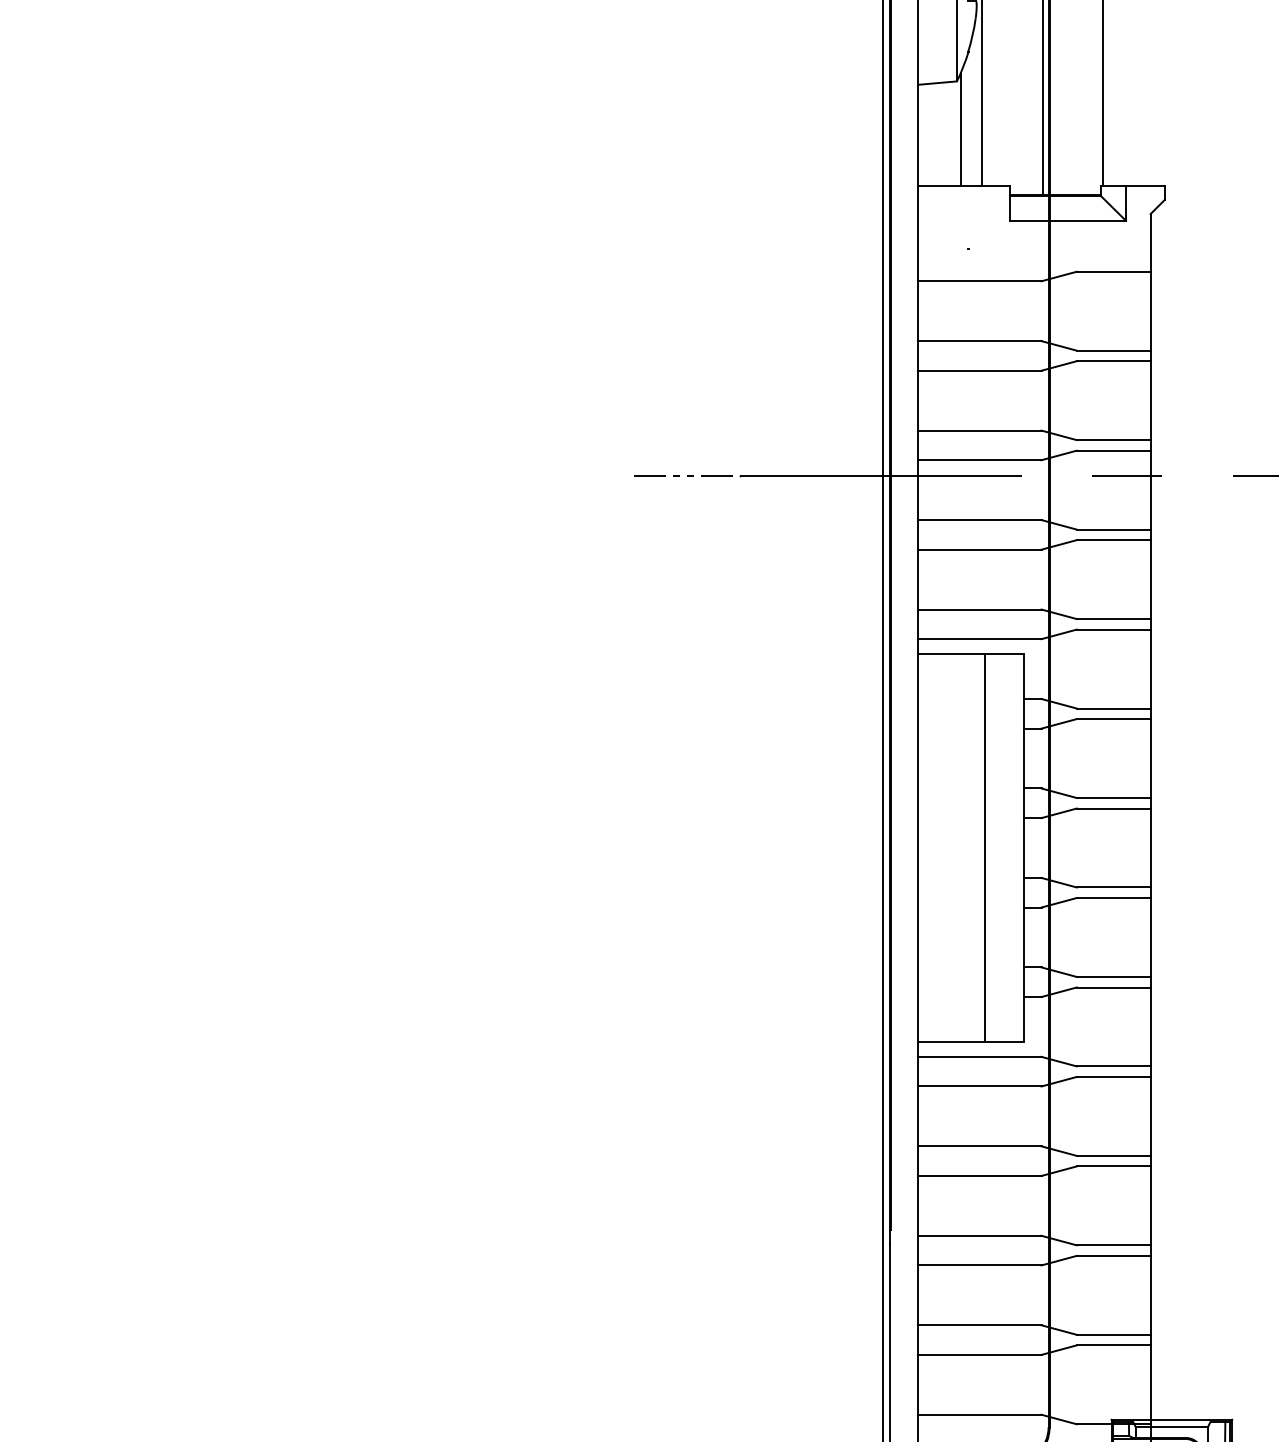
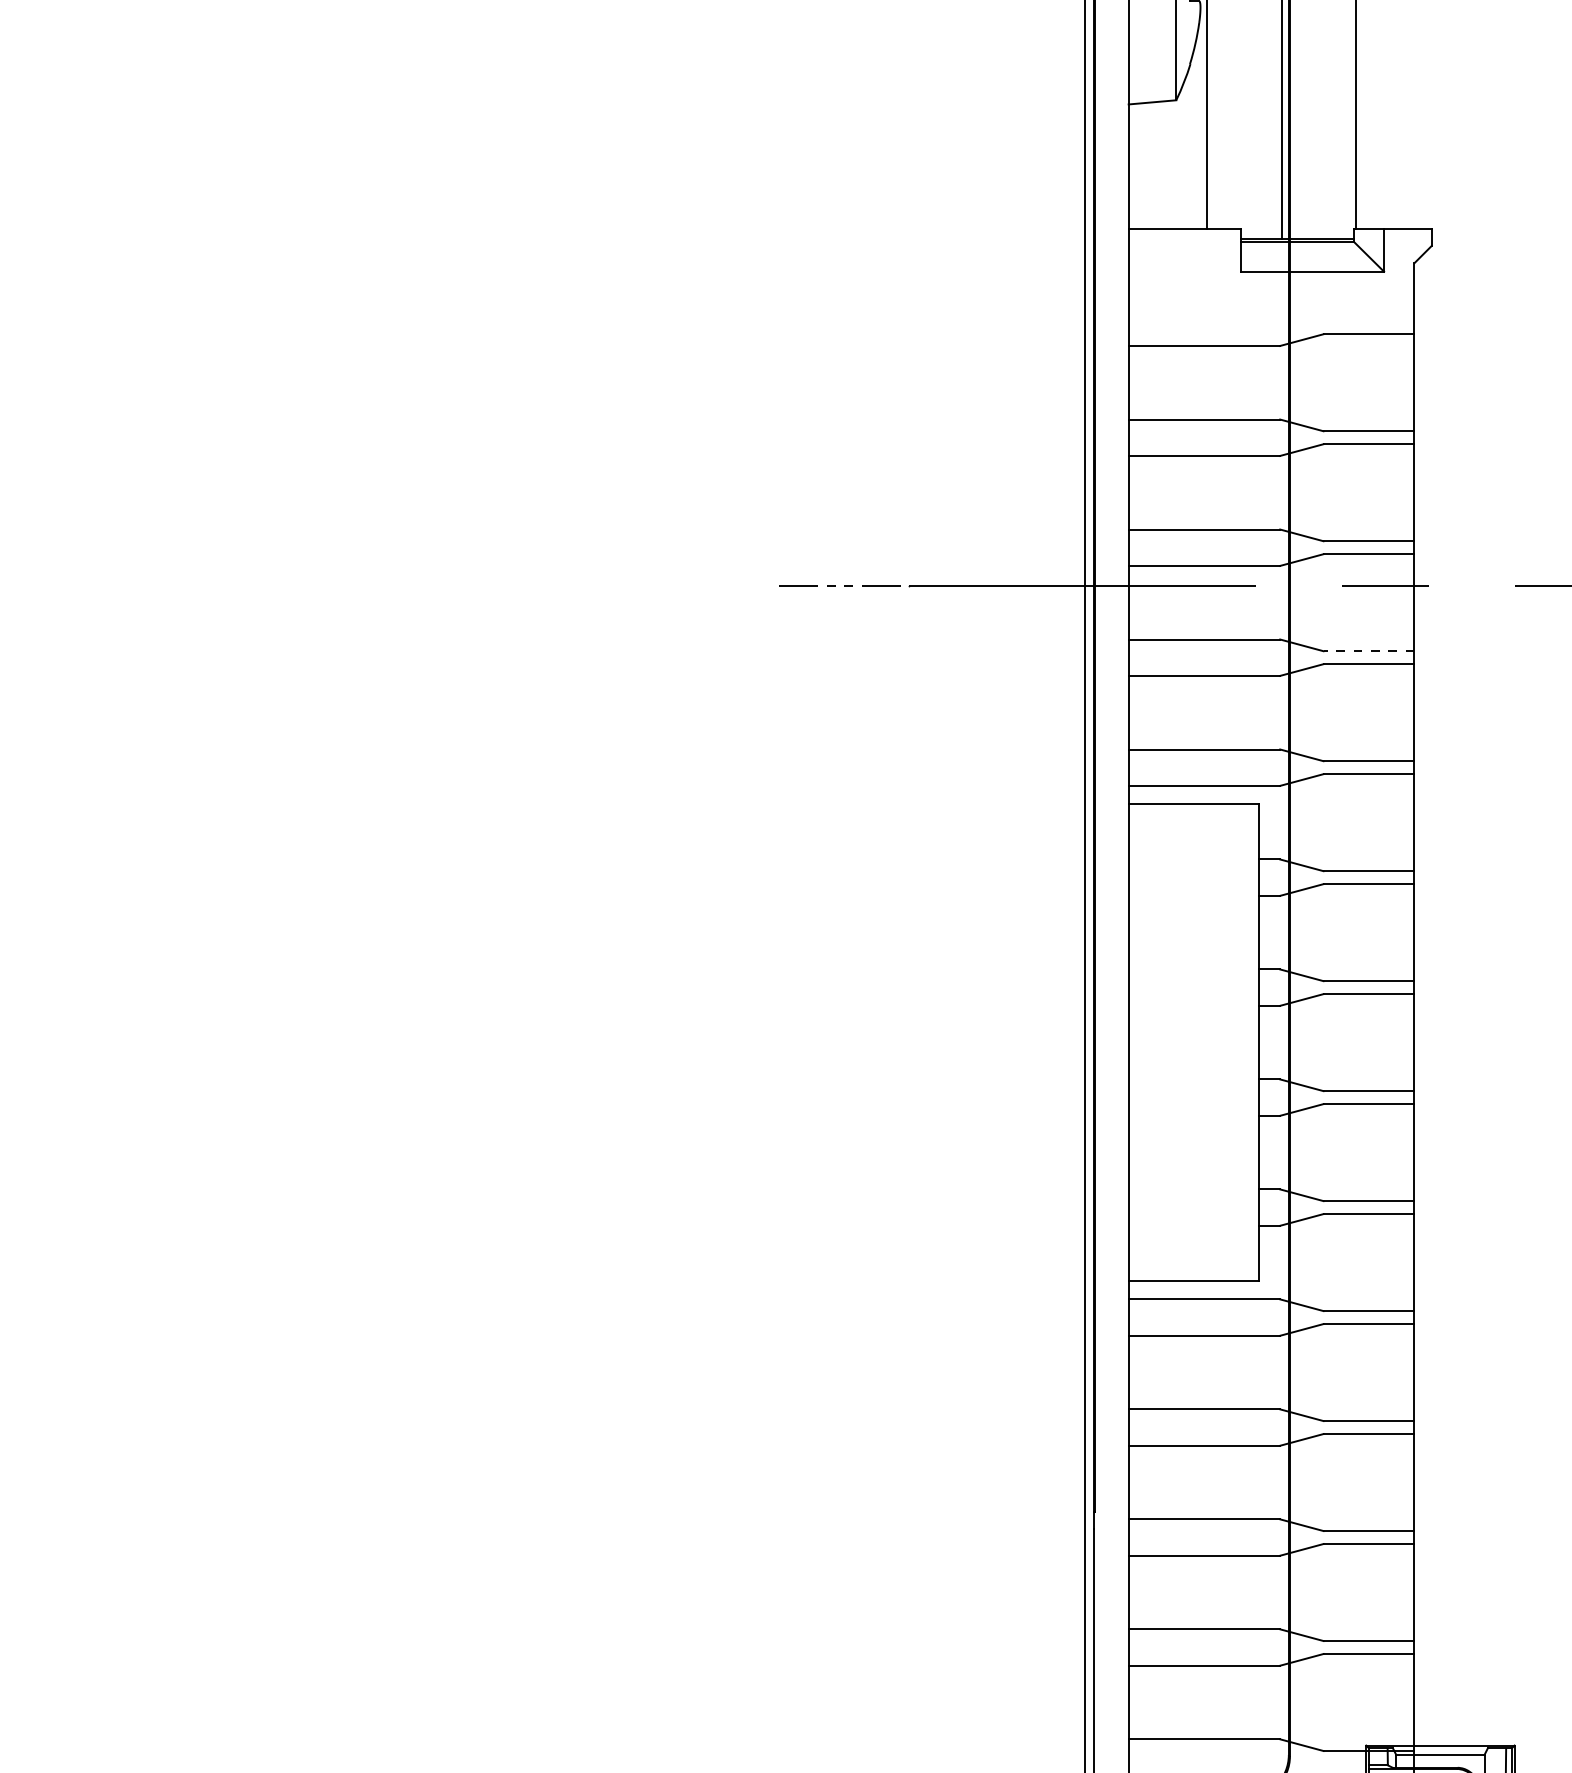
line: (960, 128) -> (1180, 158), removed
line: (1113, 529) -> (1368, 651), solid -> dashed
line: (984, 847) -> (1210, 1042), removed

